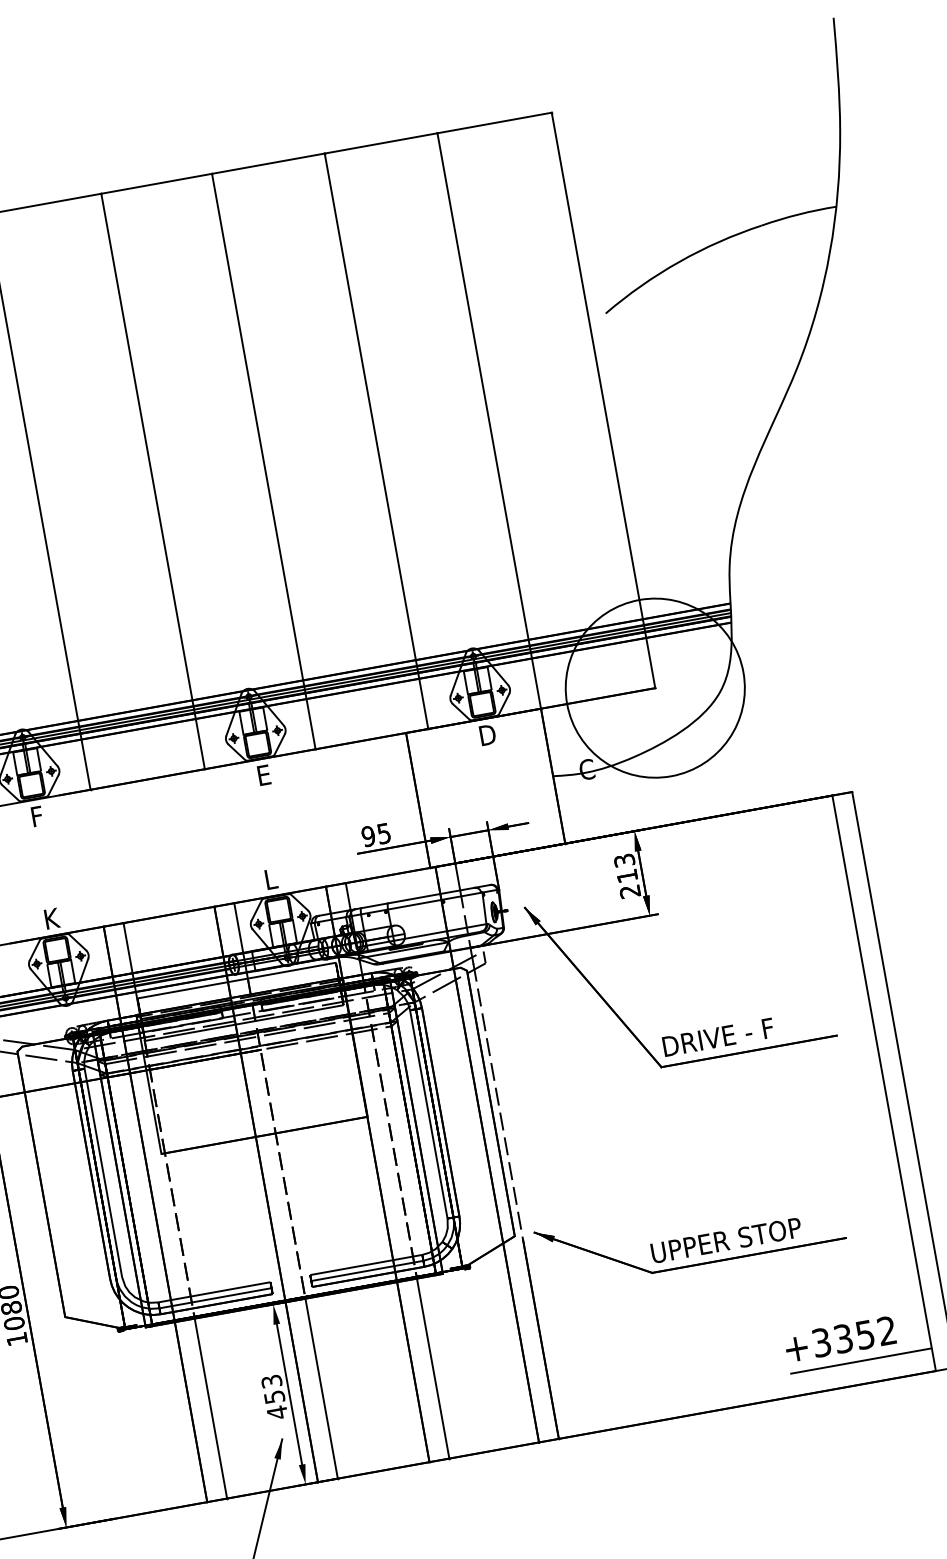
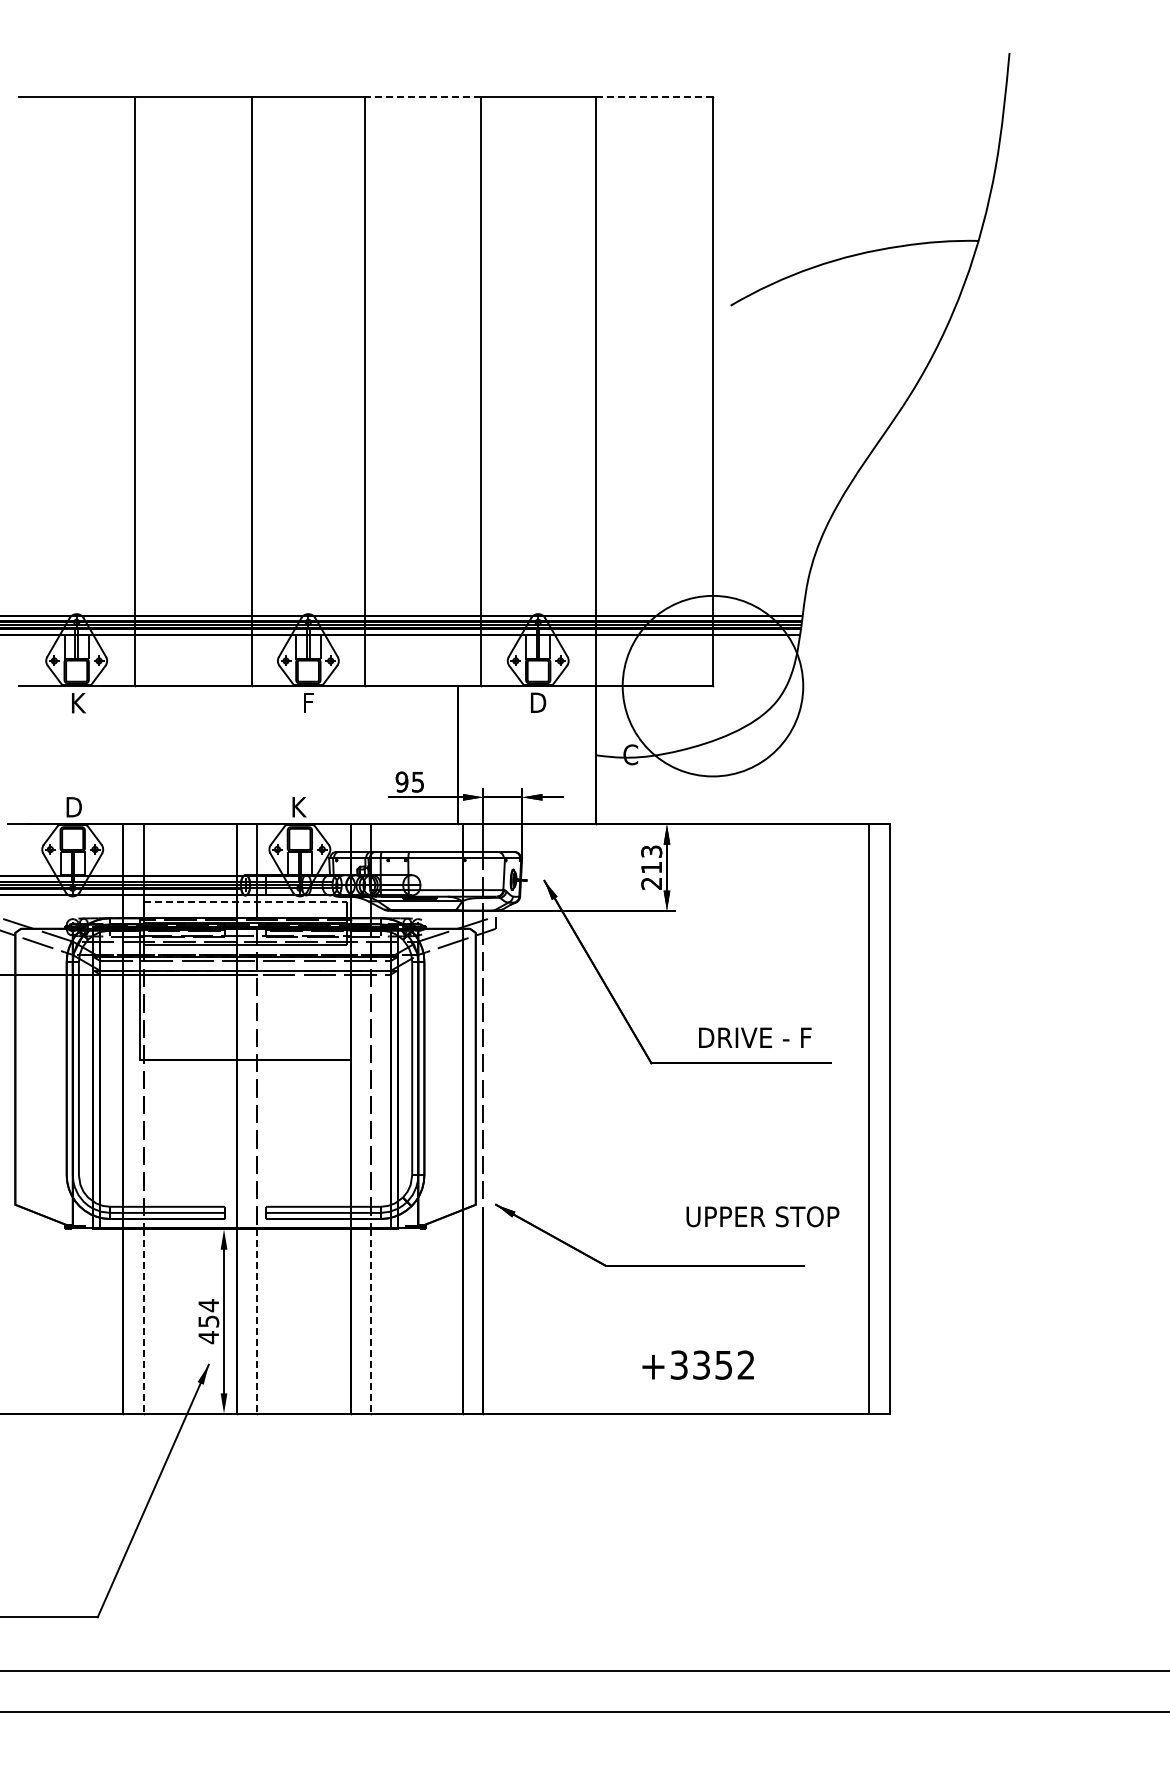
line: (494, 122) -> (654, 96), solid -> dashed
line: (268, 163) -> (422, 96), solid -> dashed
text: (265, 774) -> (310, 702), E -> F
text: (39, 816) -> (79, 703), F -> K
text: (272, 879) -> (299, 807), L -> K
text: (54, 918) -> (75, 807), K -> D
line: (236, 980) -> (245, 901), solid -> dashed
text: (718, 1036) -> (755, 1037), moved
text: (725, 1240) -> (762, 1216), moved
text: (839, 1338) -> (697, 1364), moved
line: (860, 1361) -> (796, 1390), removed
line: (433, 1369) -> (371, 1322), solid -> dashed
text: (271, 1381) -> (208, 1305), 453 -> 454
line: (321, 1389) -> (256, 1322), solid -> dashed
line: (211, 1409) -> (143, 1322), solid -> dashed

